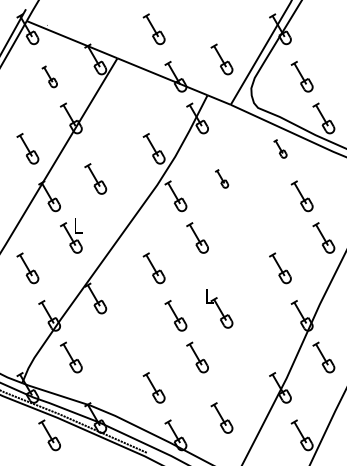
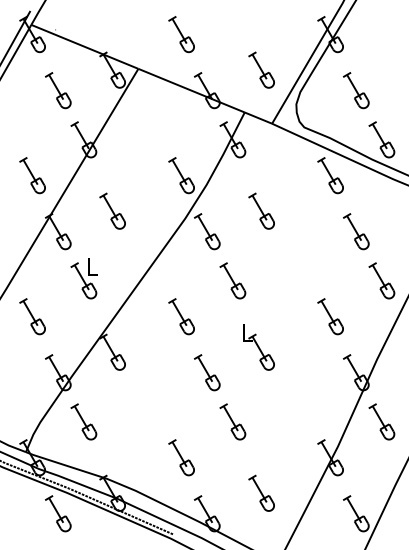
part: (49, 76) -> (58, 90), size x1.43
part: (280, 148) -> (330, 175), size x1.67
part: (221, 178) -> (261, 210), size x1.67
part: (219, 308) -> (258, 347), moved

